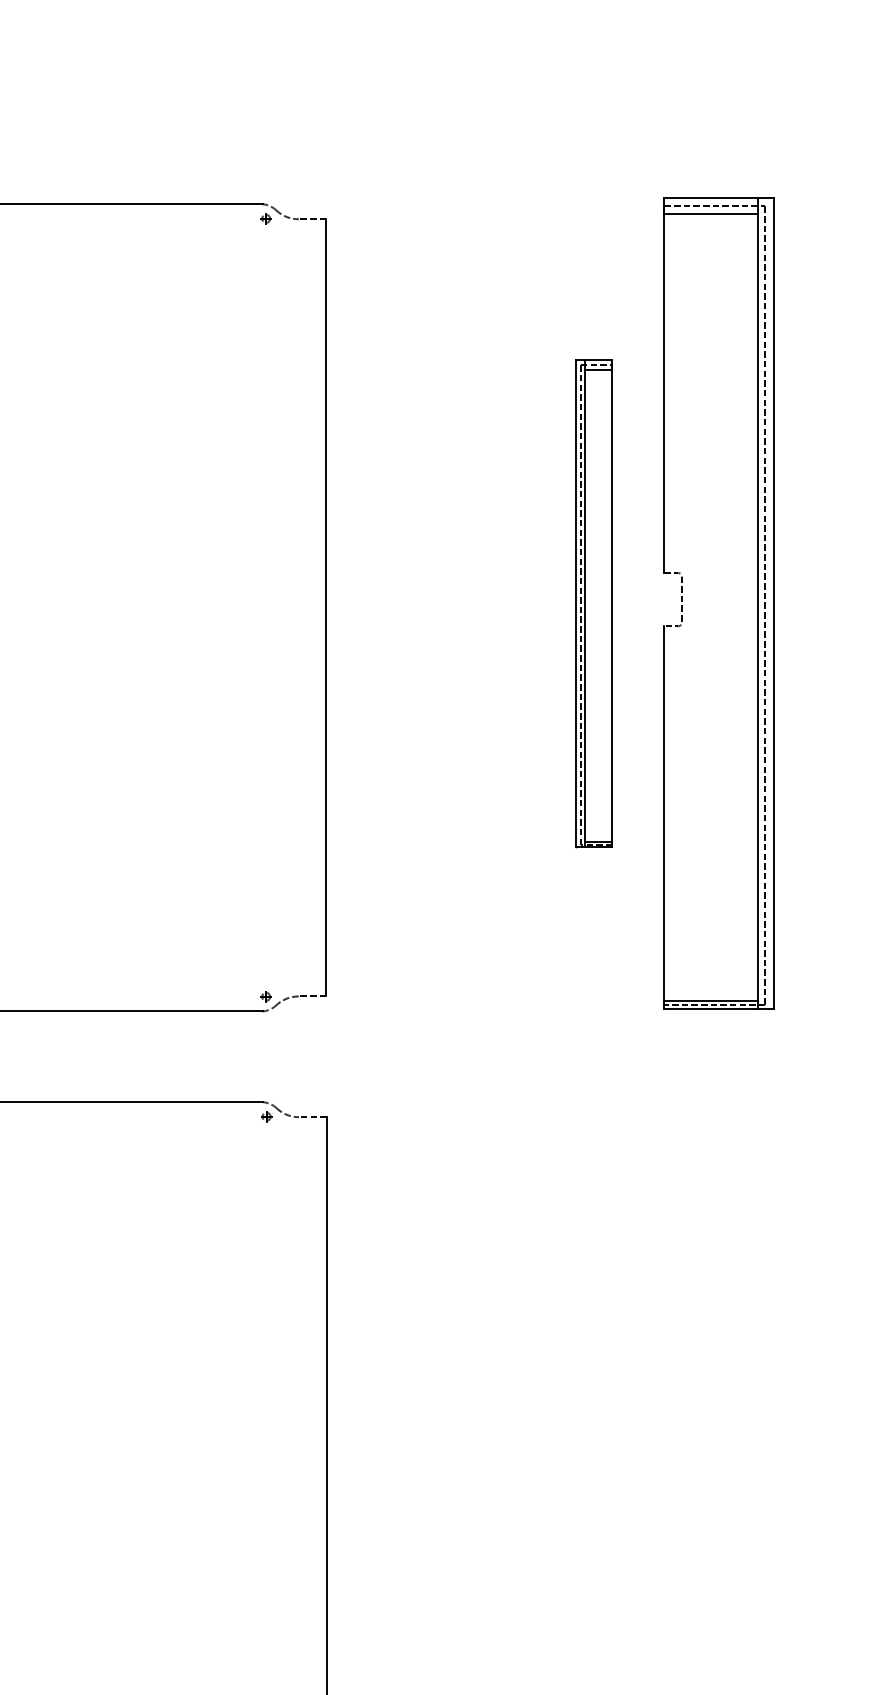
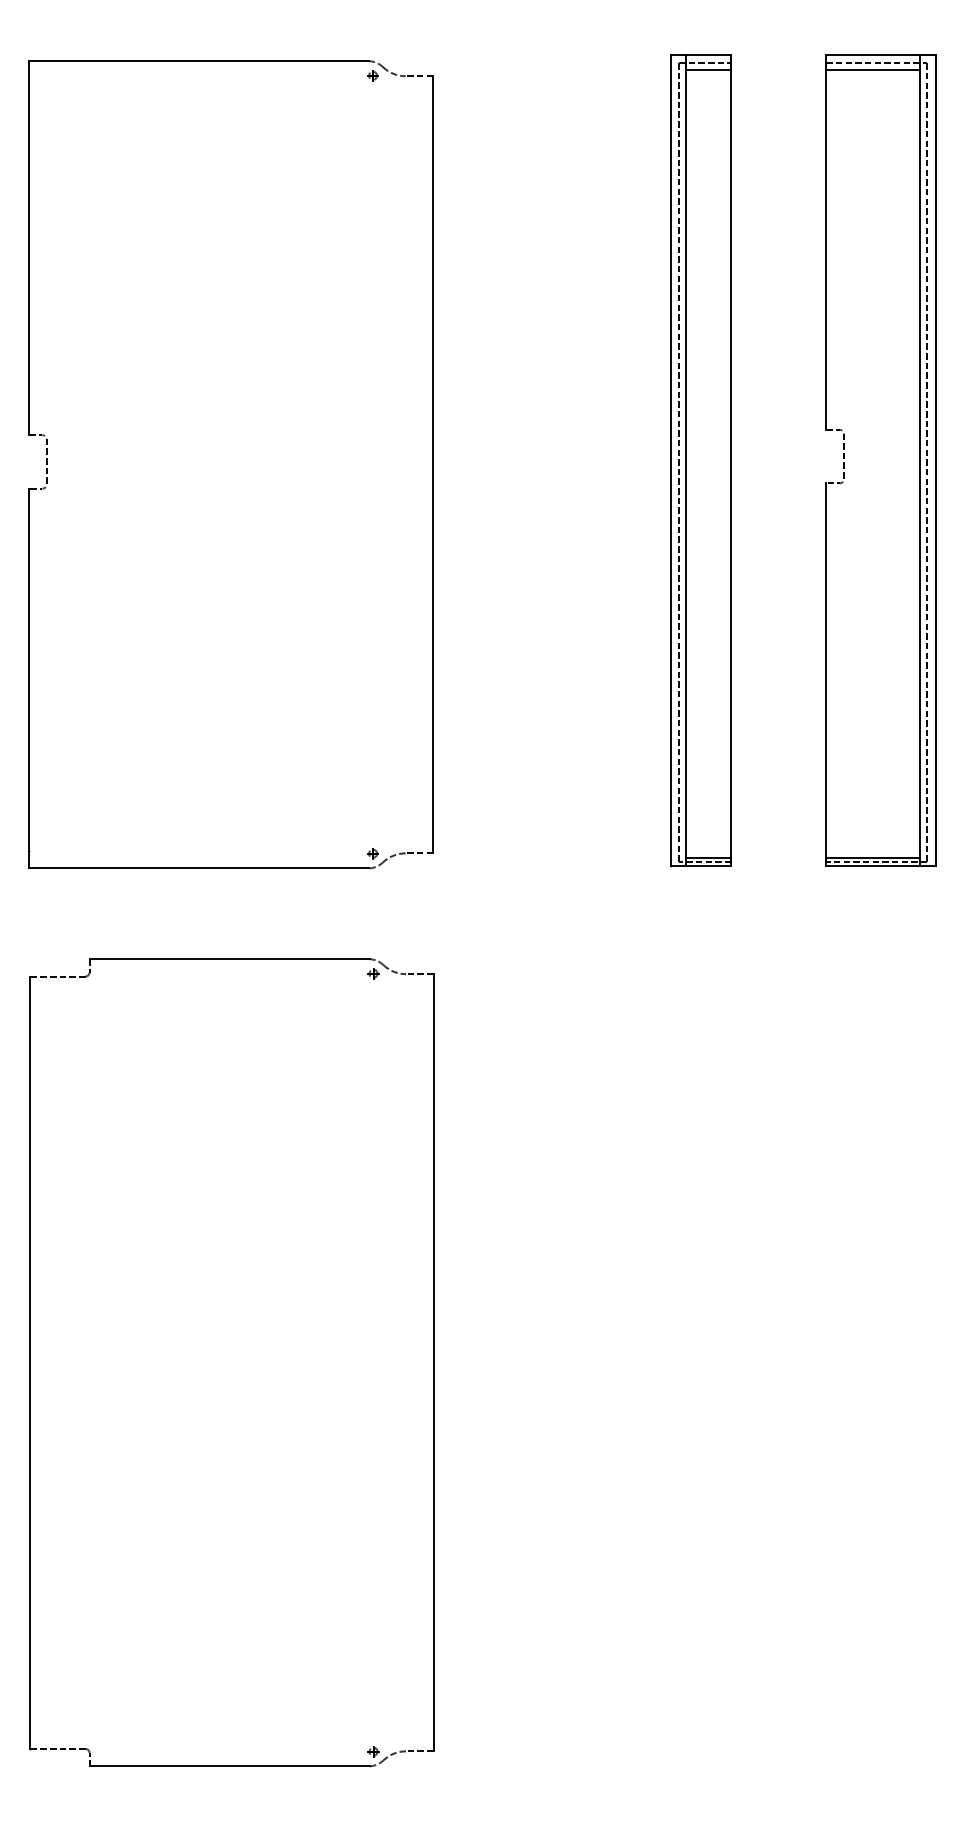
part: (682, 601) -> (844, 458), moved
part: (593, 603) -> (700, 460), size x1.67

